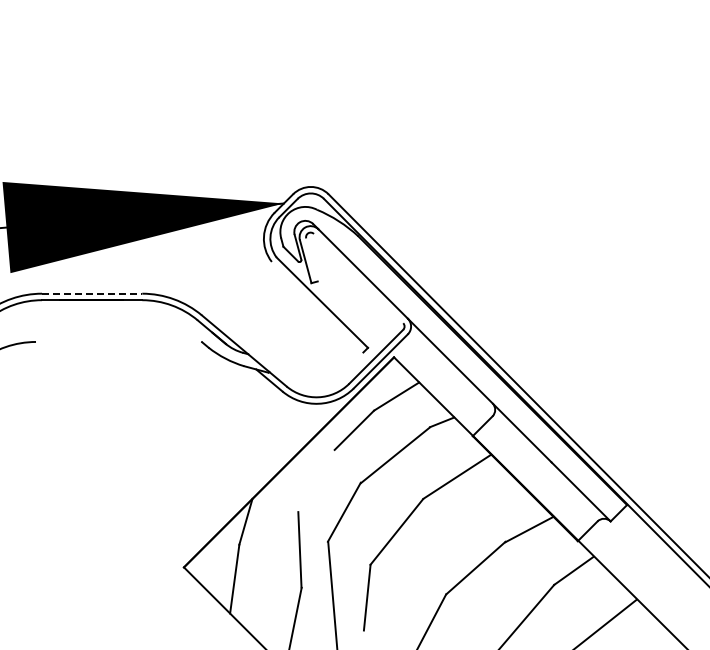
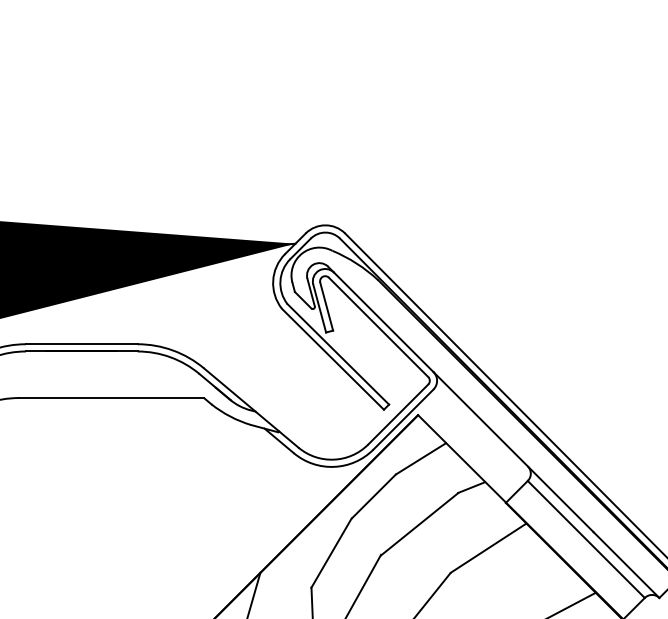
line: (311, 259) -> (326, 306), added
line: (358, 278) -> (378, 327), added
line: (92, 293) -> (82, 344), dashed -> solid
line: (317, 306) -> (332, 358), added
line: (118, 341) -> (111, 397), added
line: (544, 468) -> (585, 538), added
line: (316, 481) -> (331, 553), added

